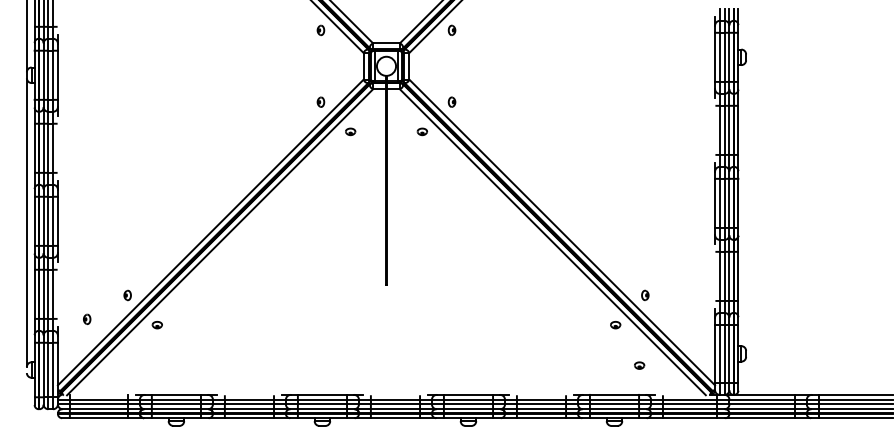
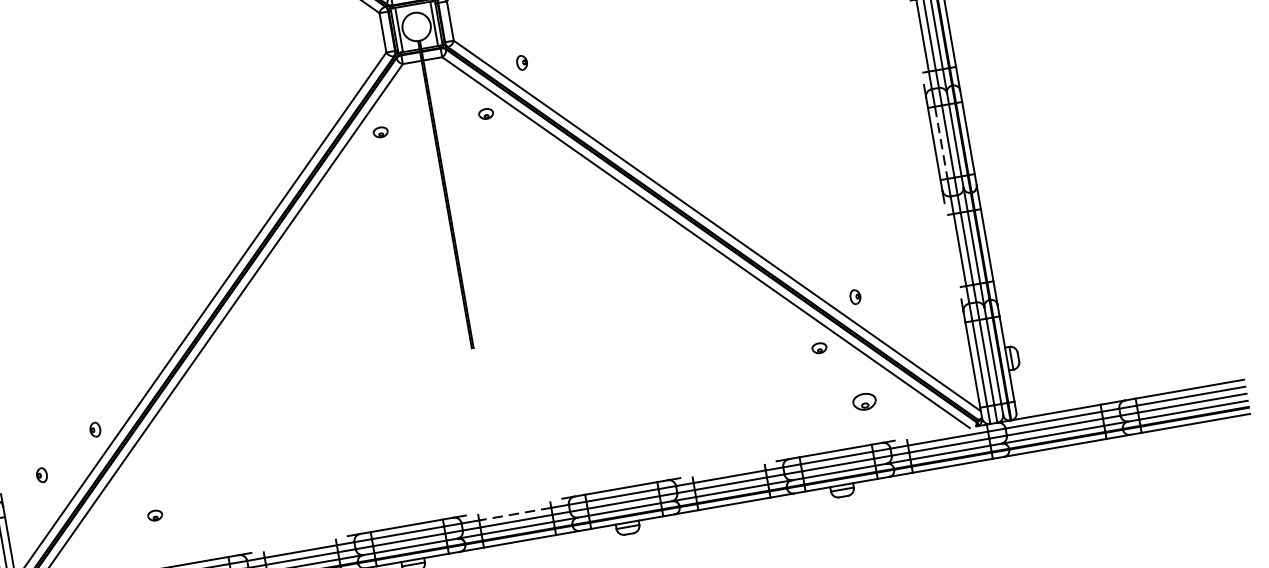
part: (320, 101) -> (328, 95), removed
line: (719, 203) -> (940, 143), solid -> dashed
part: (156, 325) -> (154, 516), moved
part: (639, 365) -> (864, 401), size x1.6
line: (395, 399) -> (515, 513), solid -> dashed

